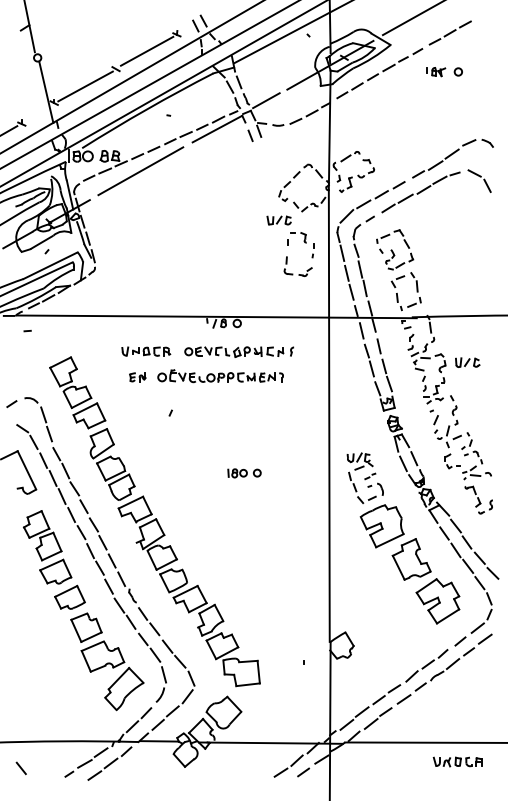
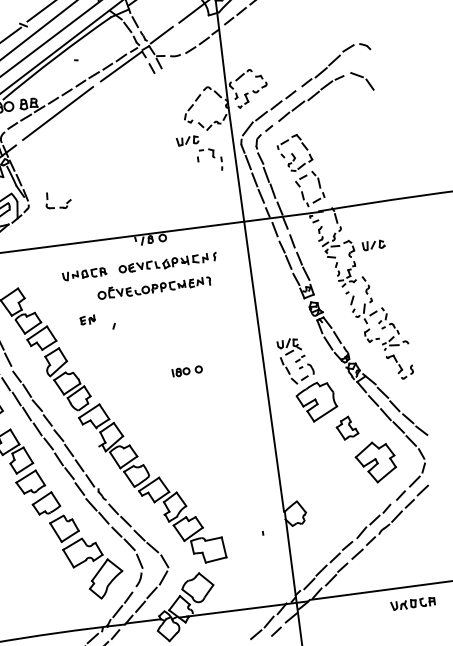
part: (293, 273) -> (54, 207), moved
part: (137, 377) -> (87, 320), moved
part: (411, 559) -> (347, 428), size x0.6

